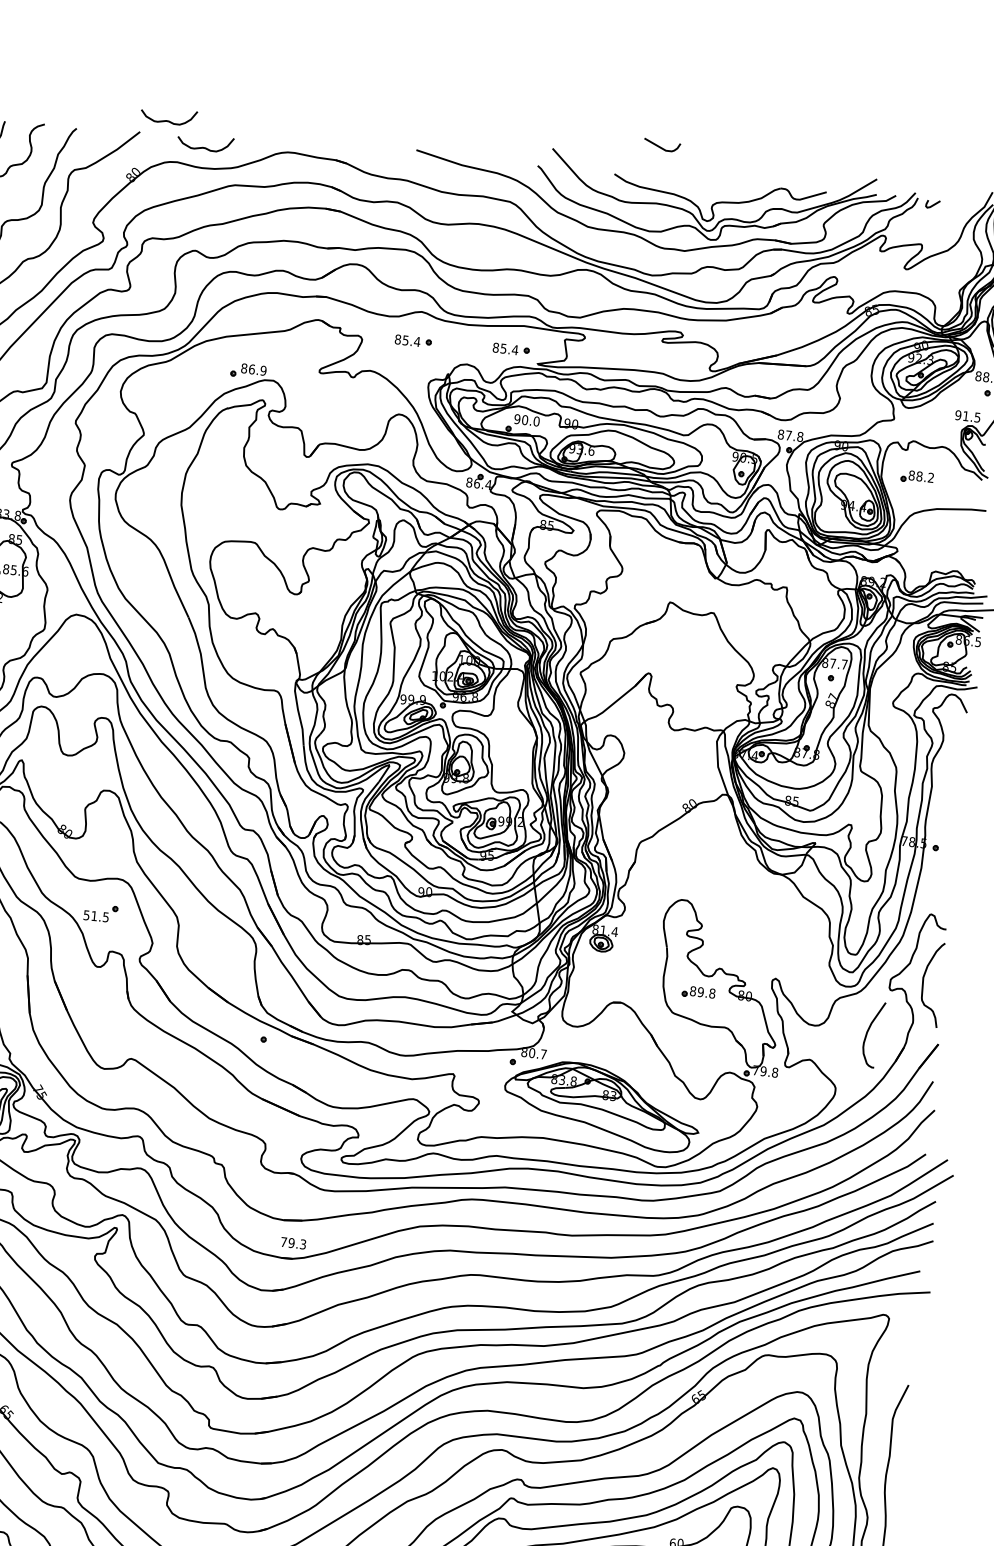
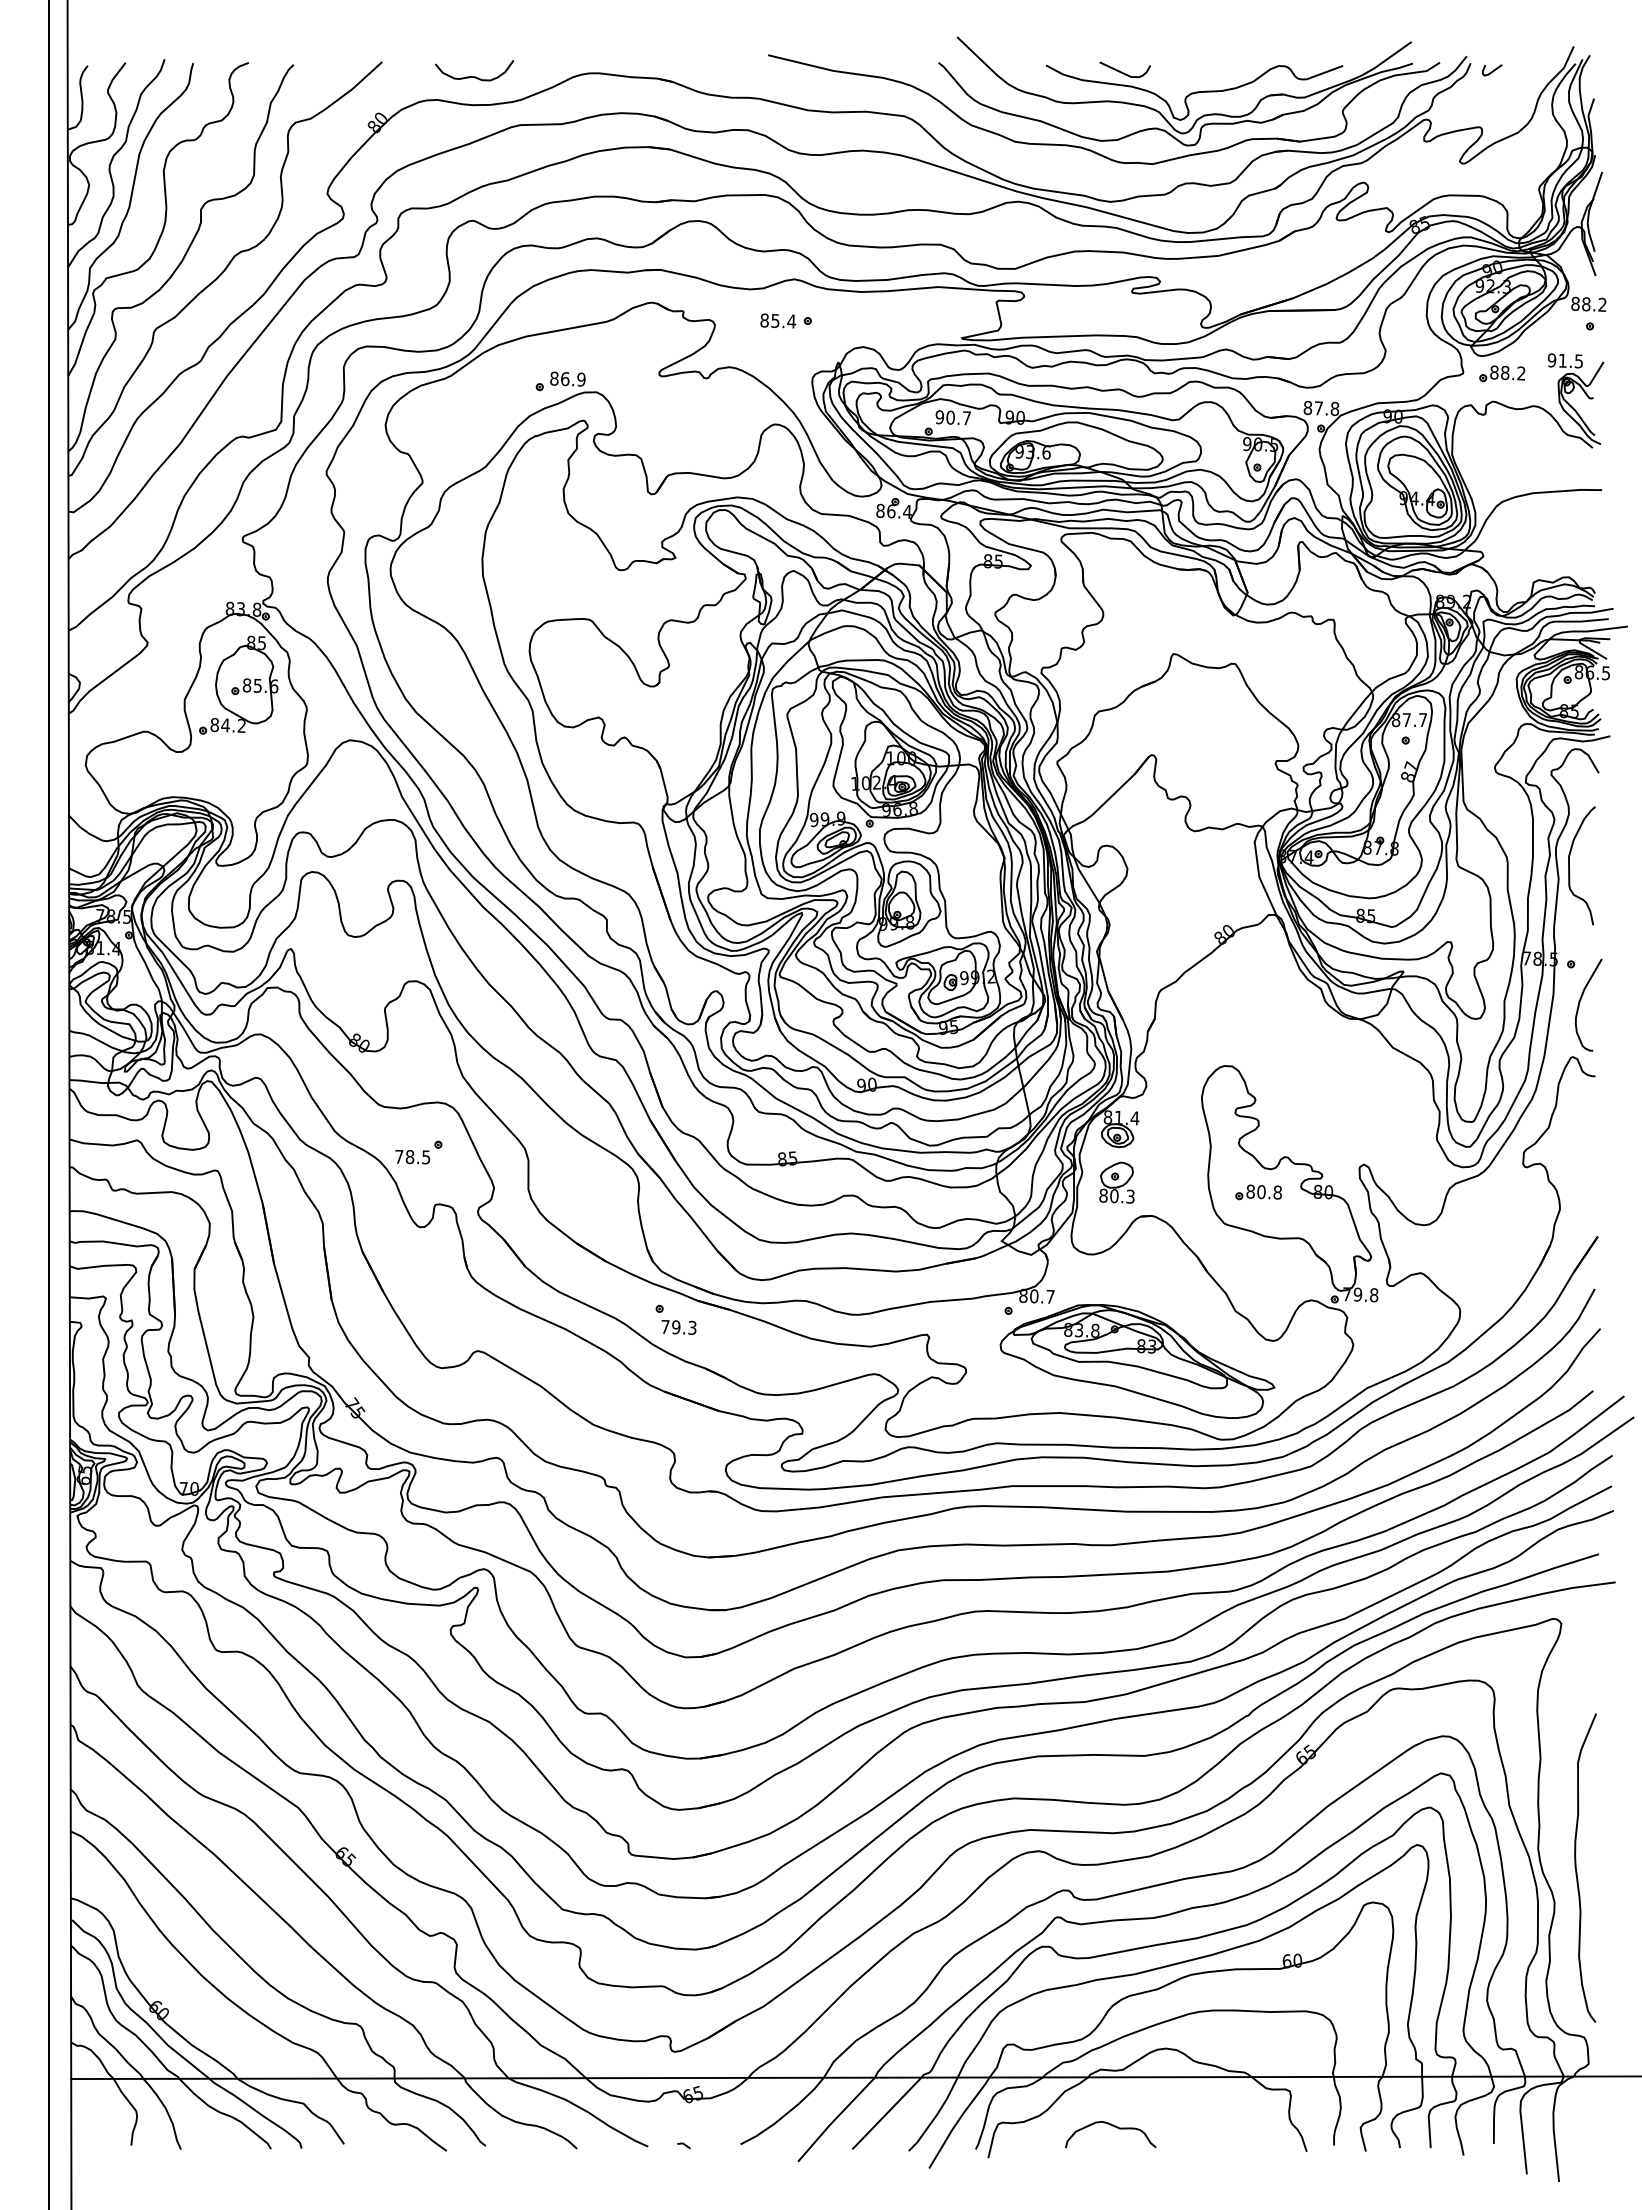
curve: (168, 120) -> (420, 43), removed
curve: (661, 147) -> (1124, 72), moved
part: (510, 348) -> (922, 320), removed
text: (536, 421) -> (966, 418), 90.0 -> 90.7
part: (917, 476) -> (1502, 373), moved
text: (90, 916) -> (404, 1157), 51.5 -> 78.5
part: (597, 976) -> (1116, 1182), added
curve: (923, 983) -> (1569, 865), moved
text: (700, 992) -> (1261, 1192), 89.8 -> 80.8
curve: (867, 1032) -> (1580, 1002), moved
text: (293, 1243) -> (678, 1327), moved

